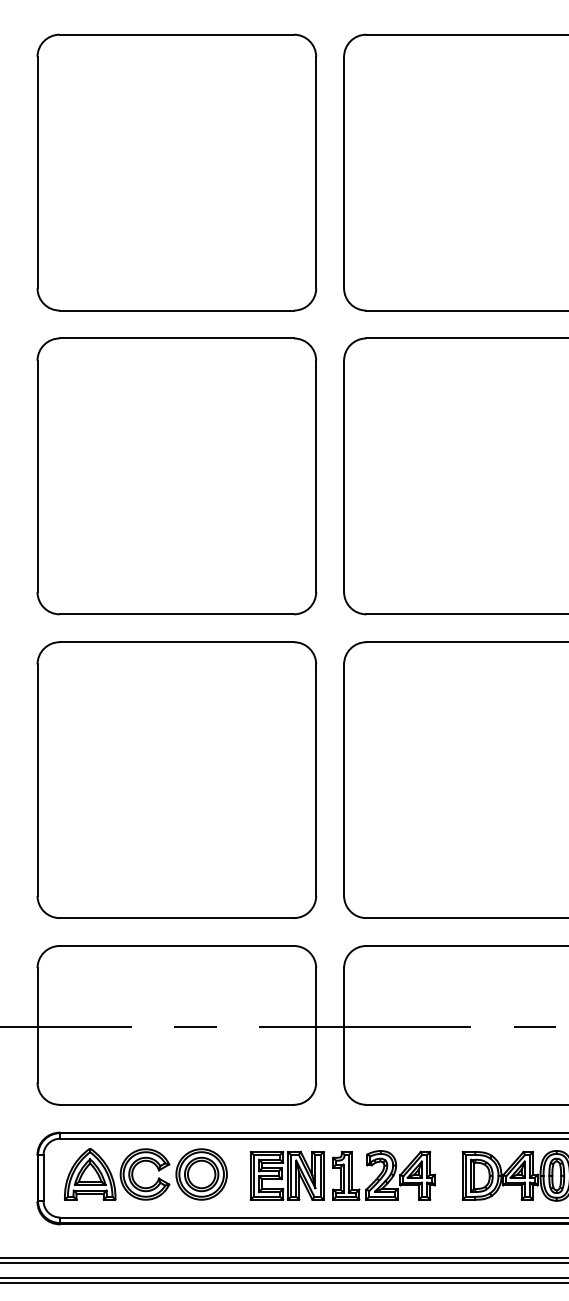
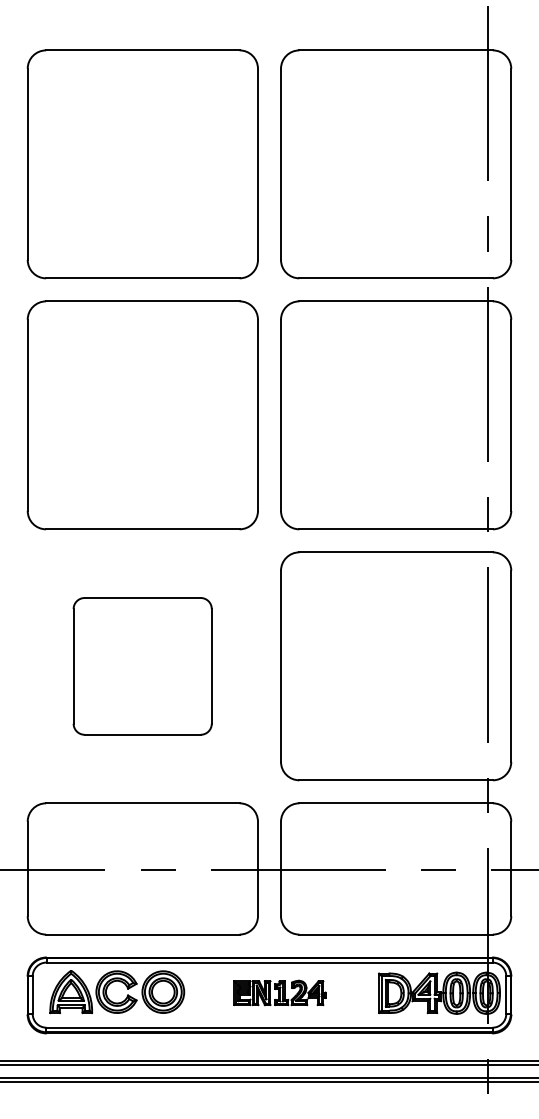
part: (176, 780) -> (142, 666), size x0.6
part: (342, 1174) -> (279, 992), size x0.6

